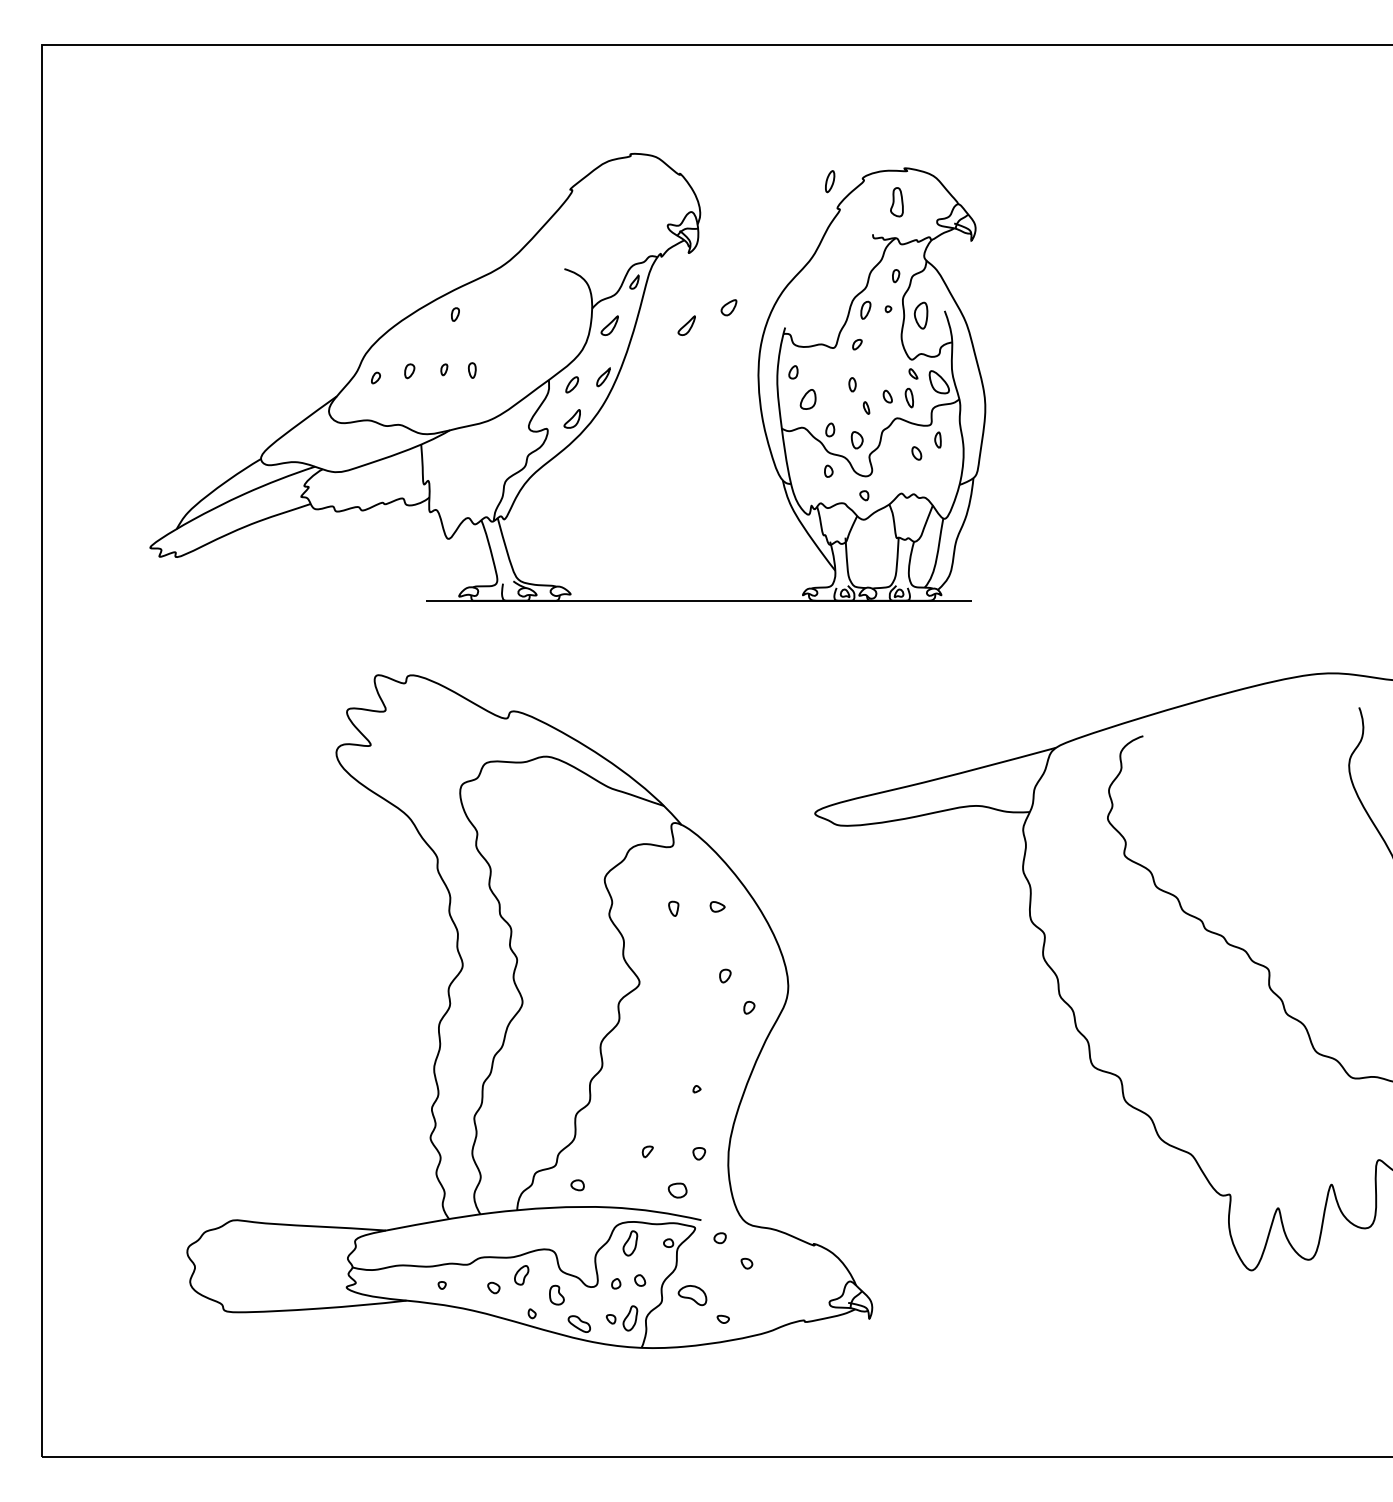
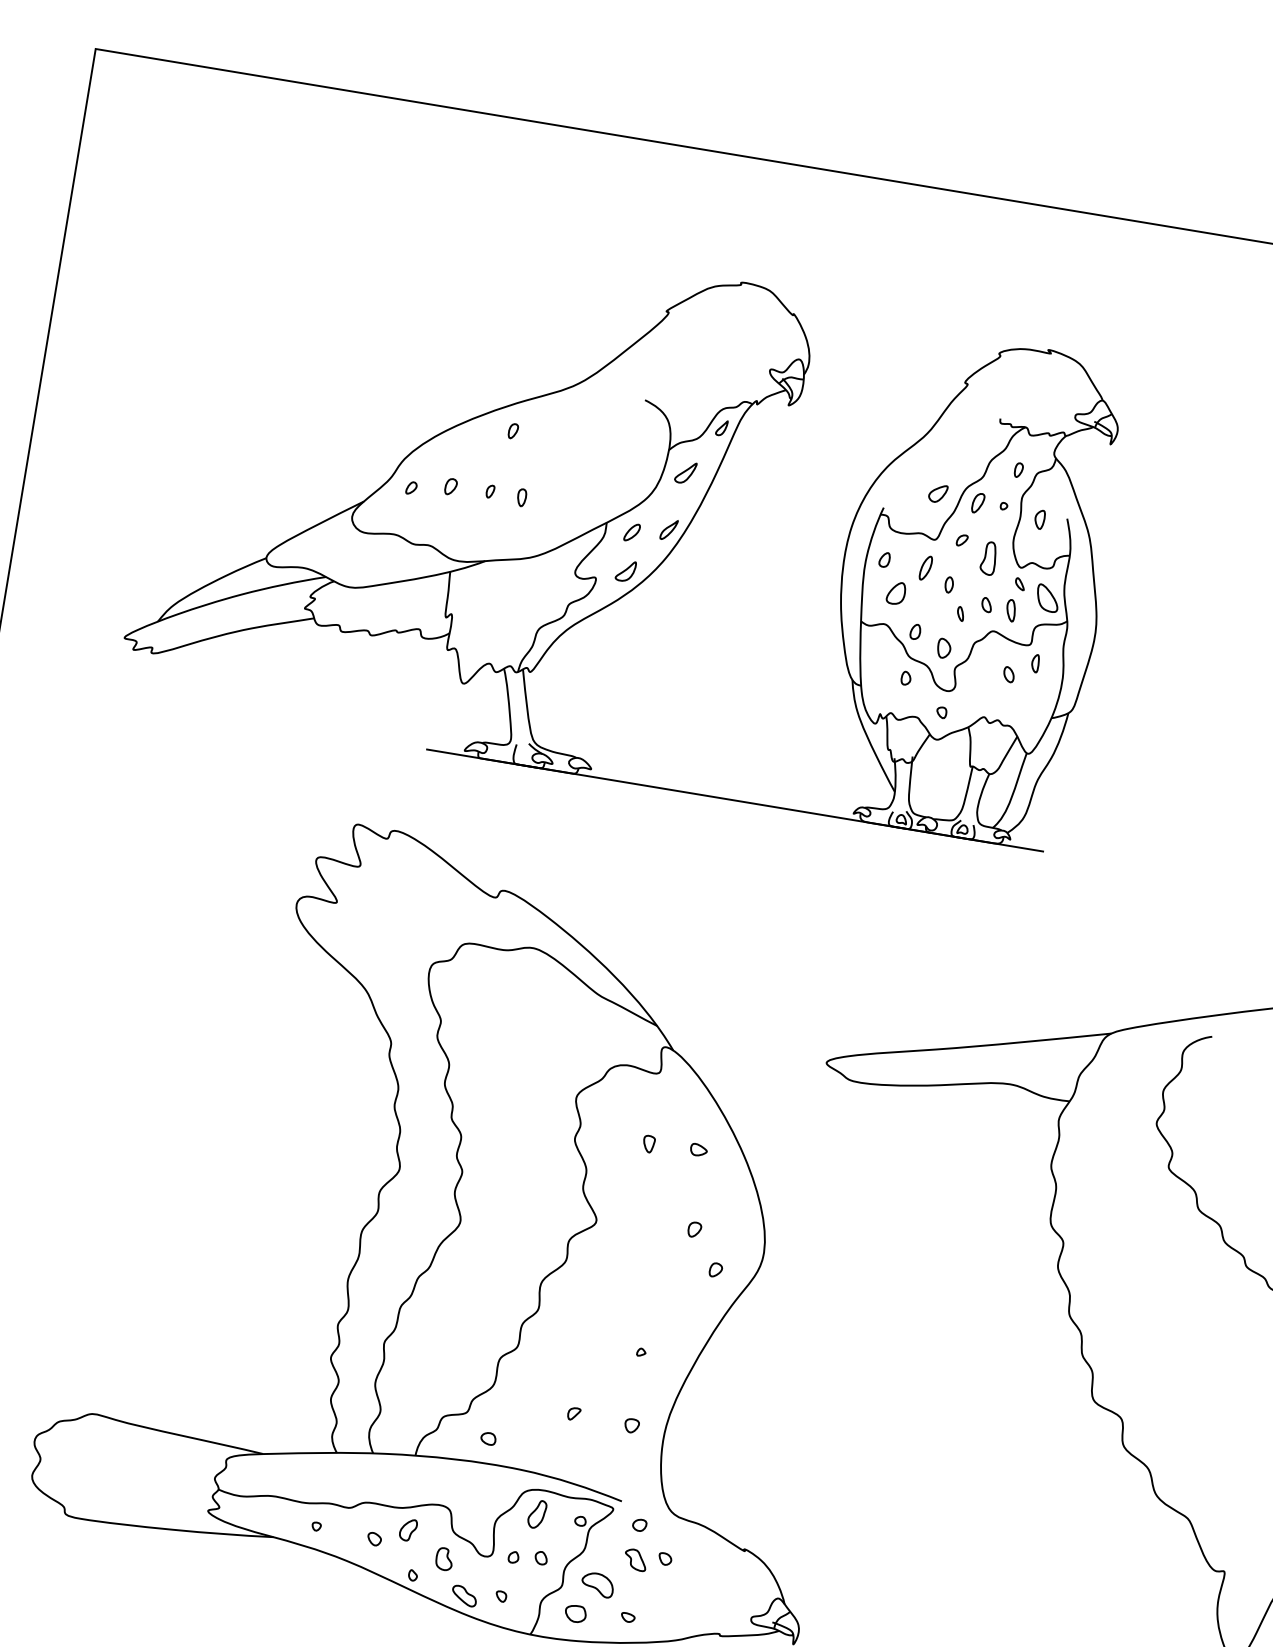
part: (830, 181) -> (926, 568), moved
part: (896, 202) -> (988, 558), moved
part: (728, 307) -> (937, 493), moved
part: (921, 315) -> (1040, 519), size x0.62
part: (686, 325) -> (772, 486), removed
part: (677, 1190) -> (575, 1613), moved
part: (721, 1268) -> (635, 1559), added
part: (630, 1318) -> (523, 1599), removed

